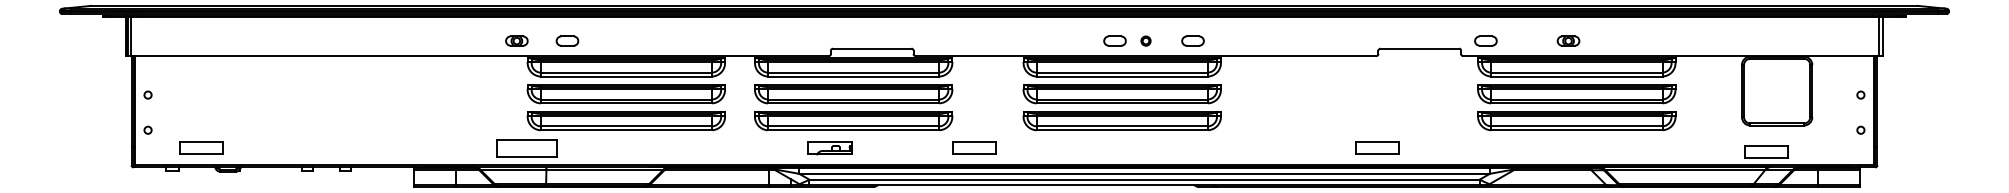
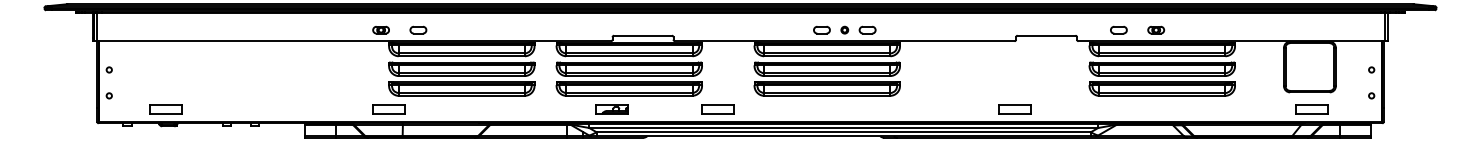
part: (1192, 40) -> (867, 29), moved
part: (1485, 40) -> (1118, 29), moved
part: (201, 147) -> (165, 108), moved
part: (527, 147) -> (388, 108), size x0.71
part: (1766, 151) -> (1312, 108), moved

